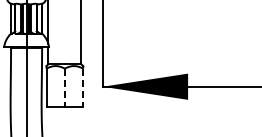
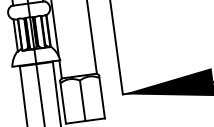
line: (64, 88) -> (82, 101), dashed -> solid
line: (83, 88) -> (102, 98), dashed -> solid

